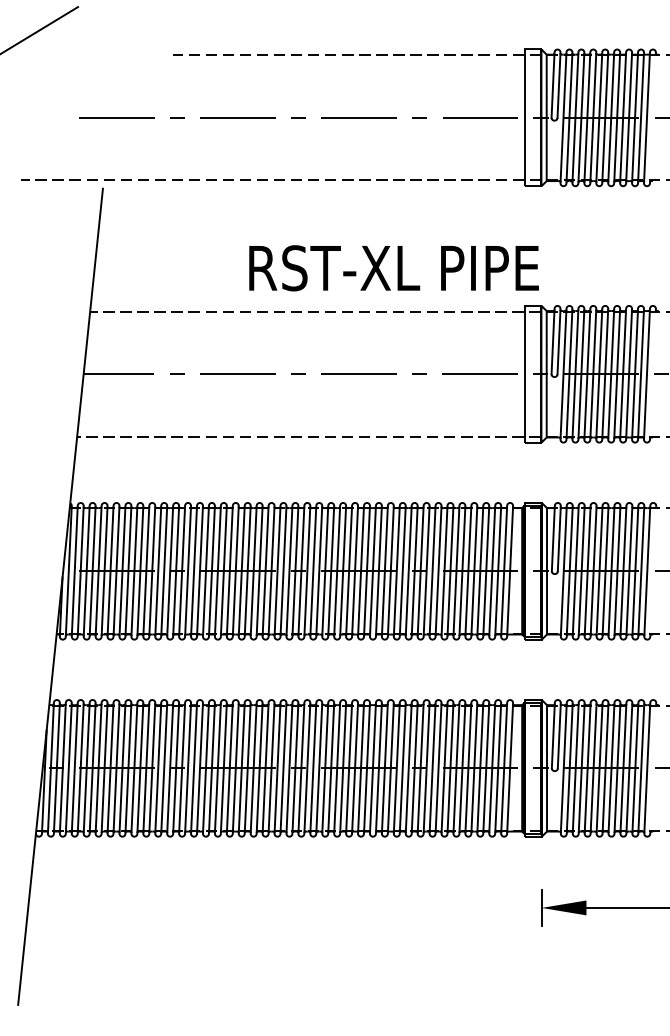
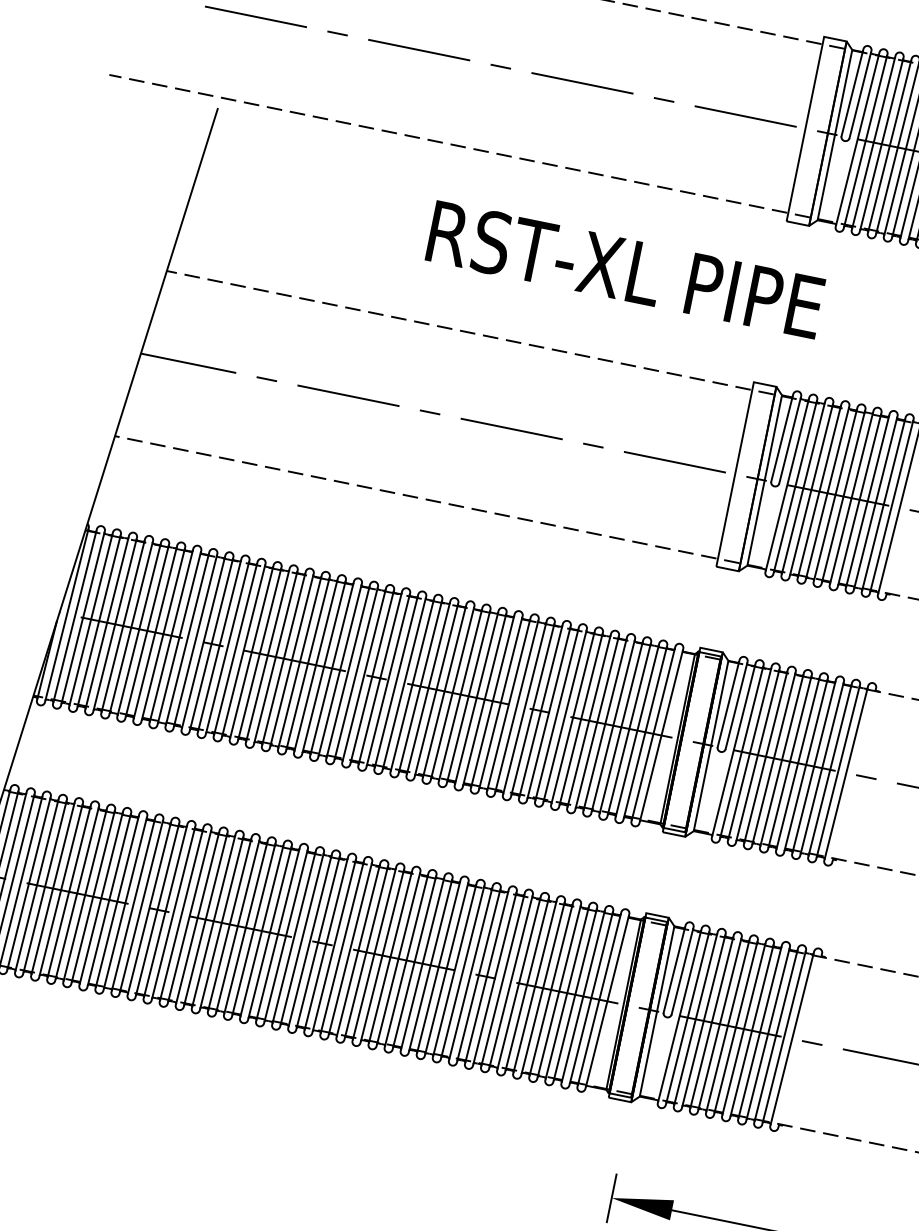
text: (393, 268) -> (624, 270), moved

